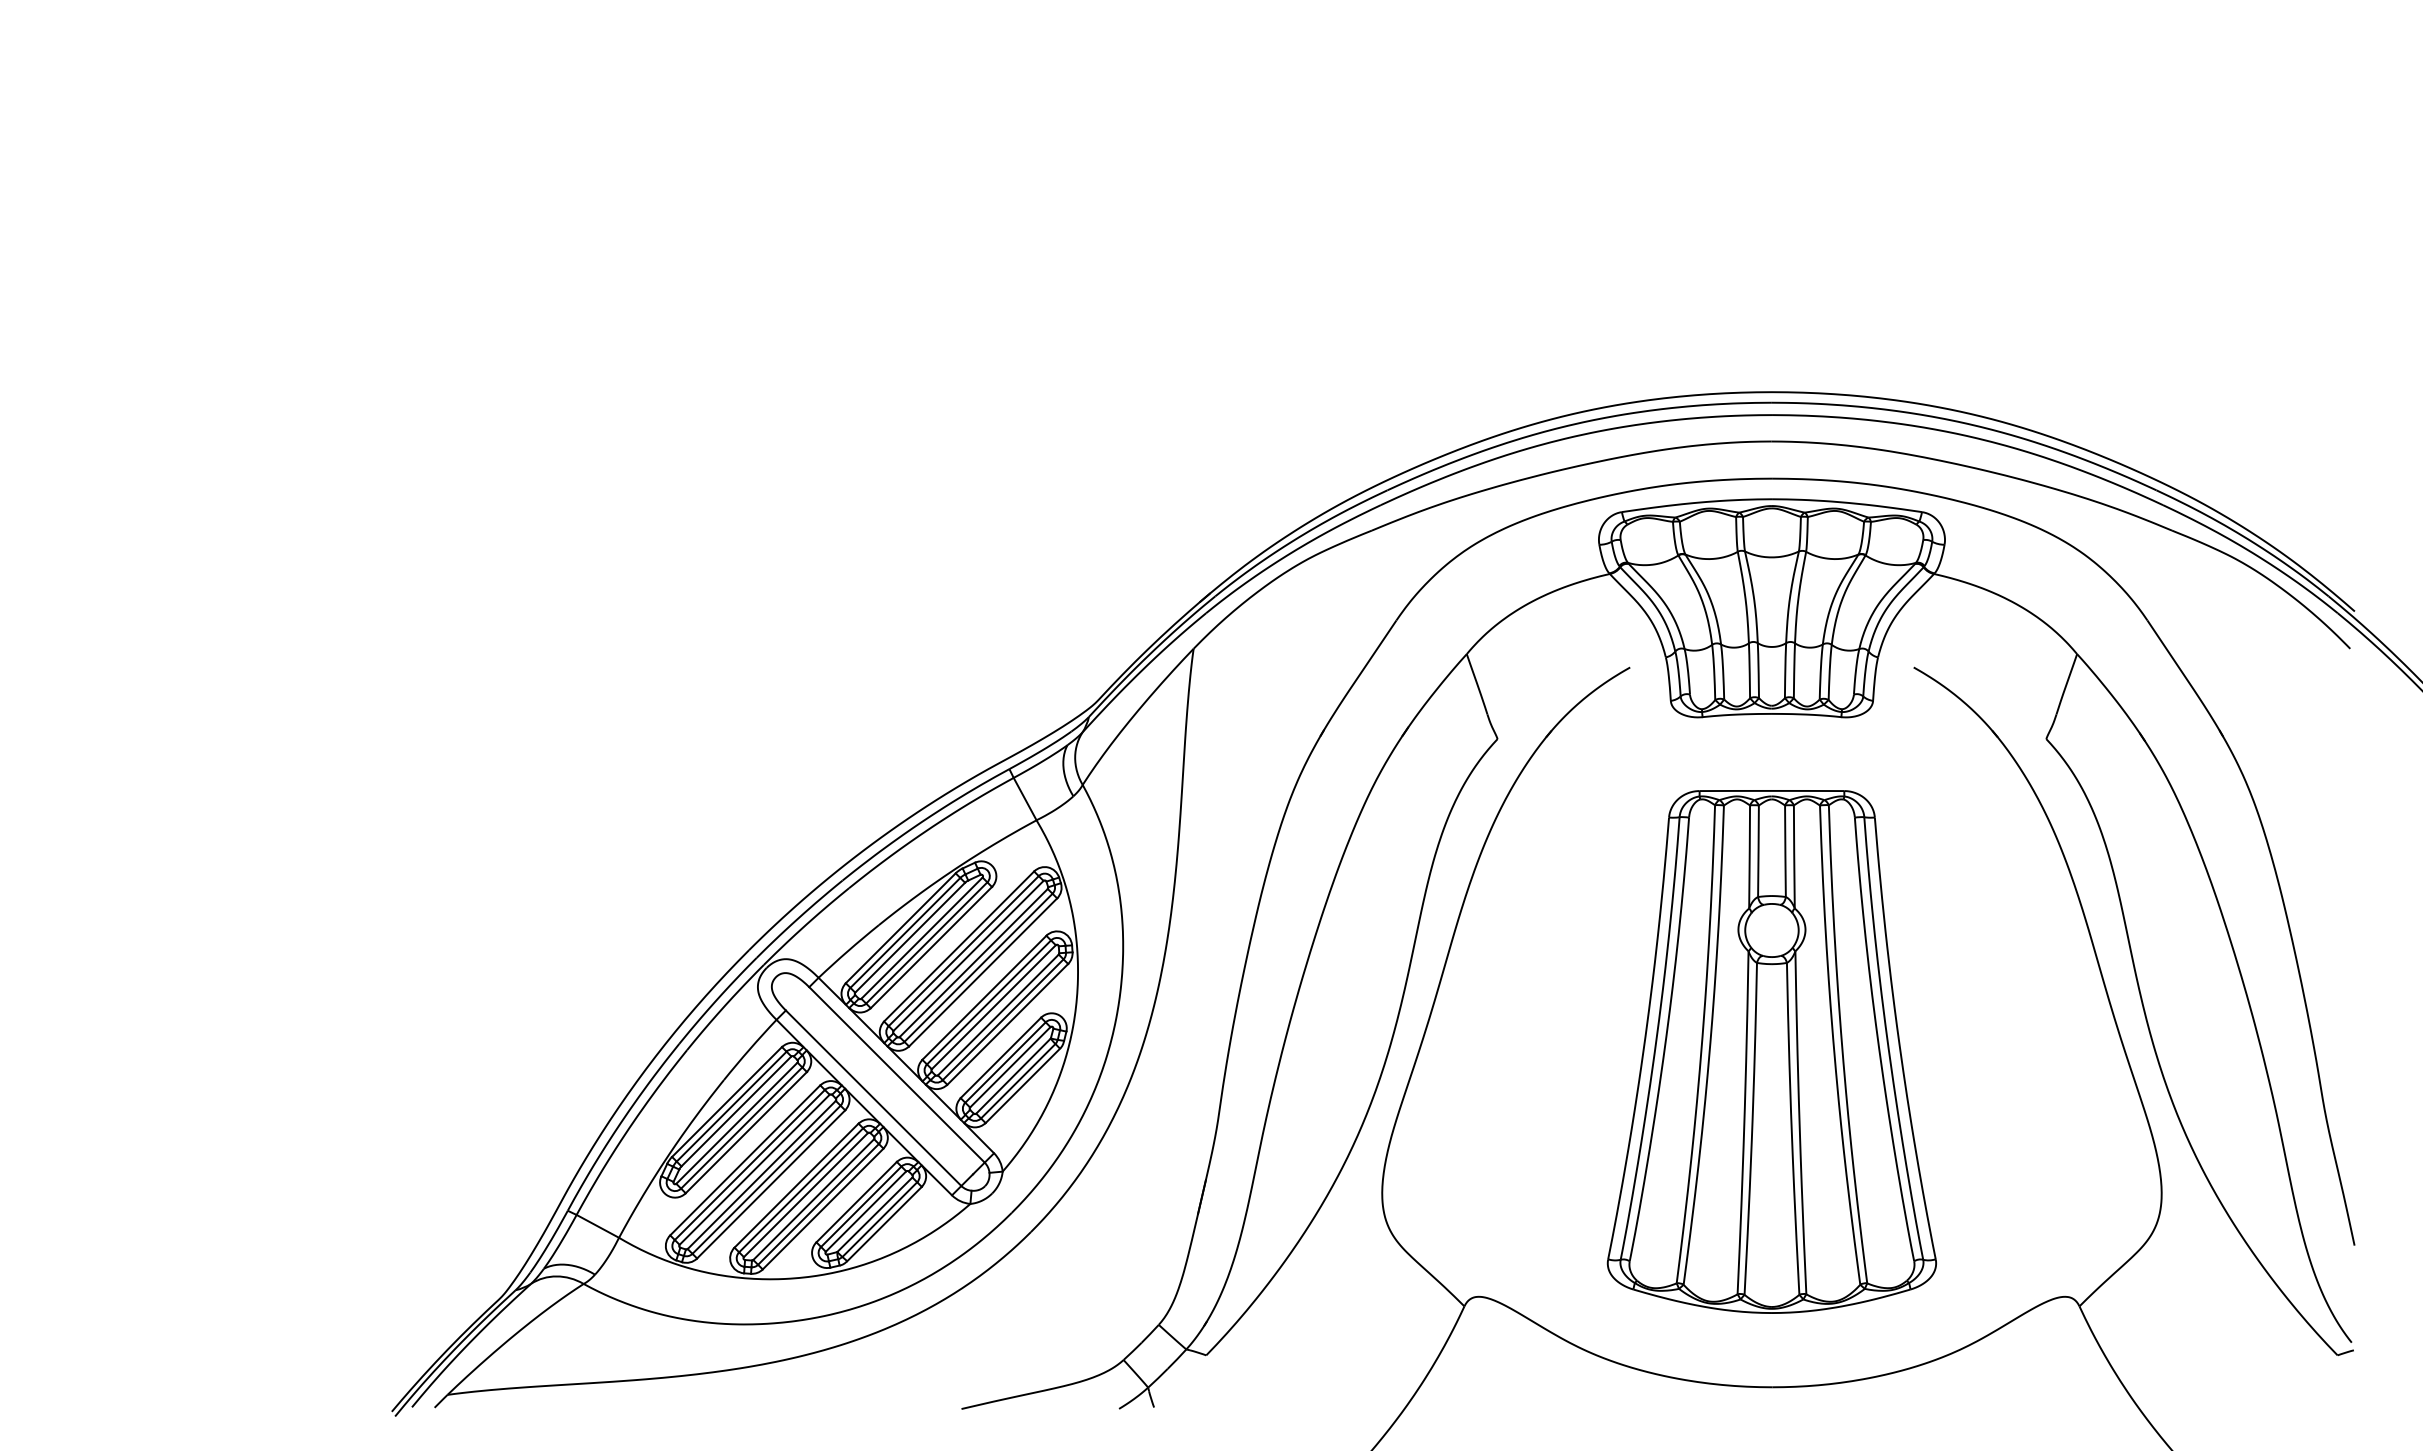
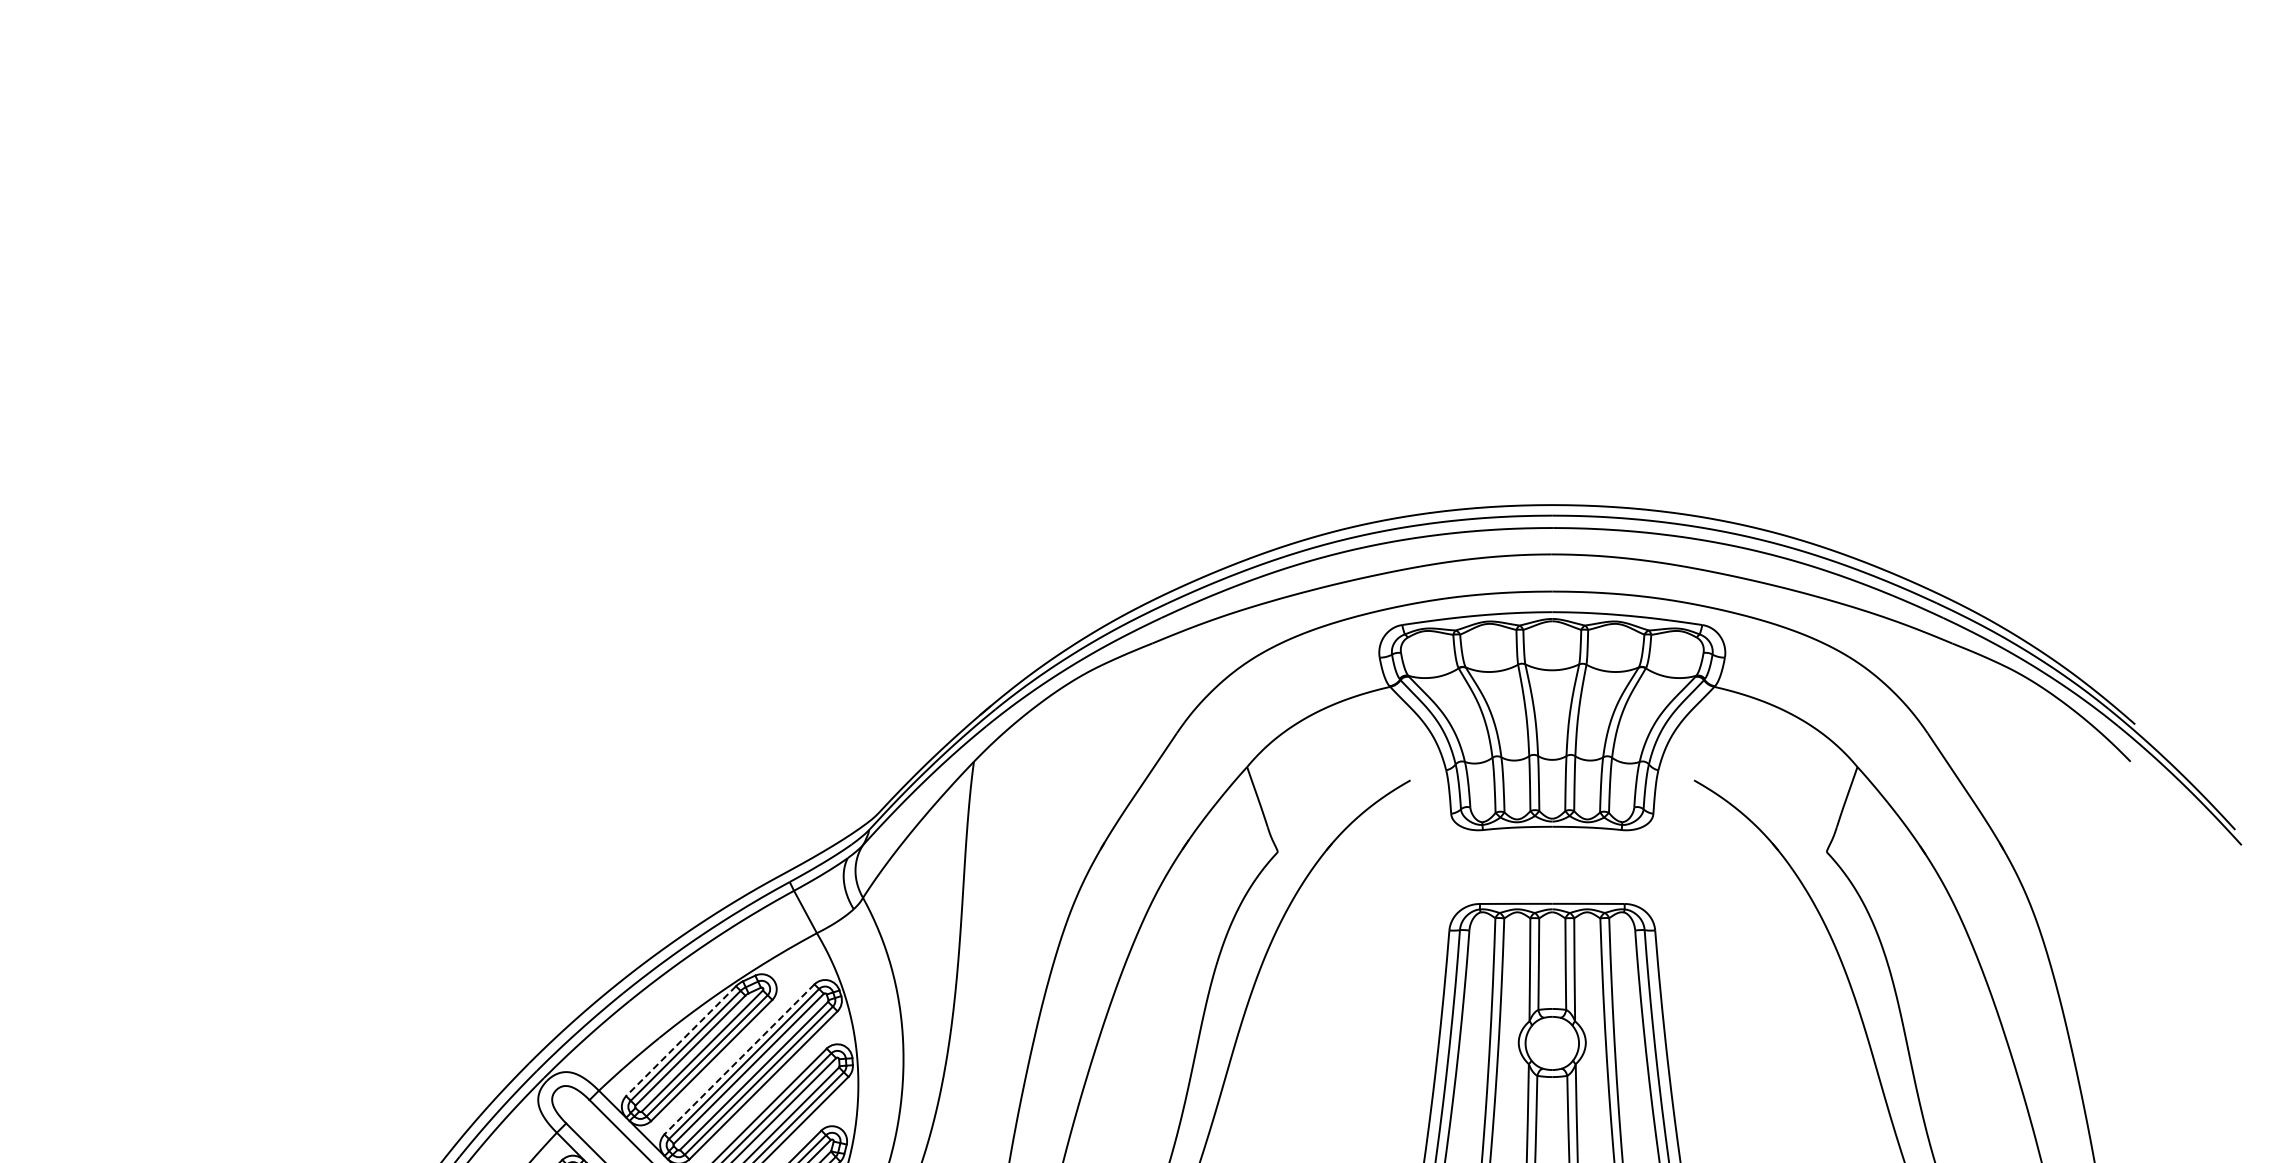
line: (900, 928) -> (680, 1041), solid -> dashed
line: (958, 946) -> (738, 1059), solid -> dashed

